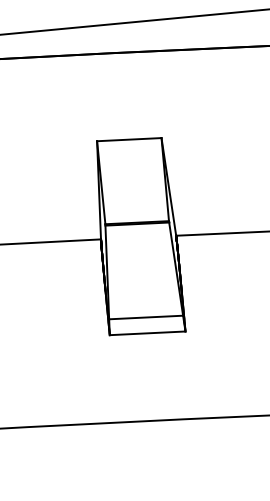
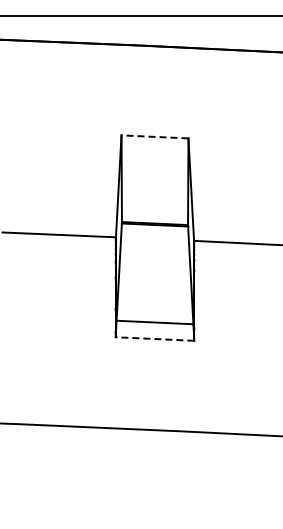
line: (128, 139) -> (154, 136), solid -> dashed
line: (147, 333) -> (154, 339), solid -> dashed

